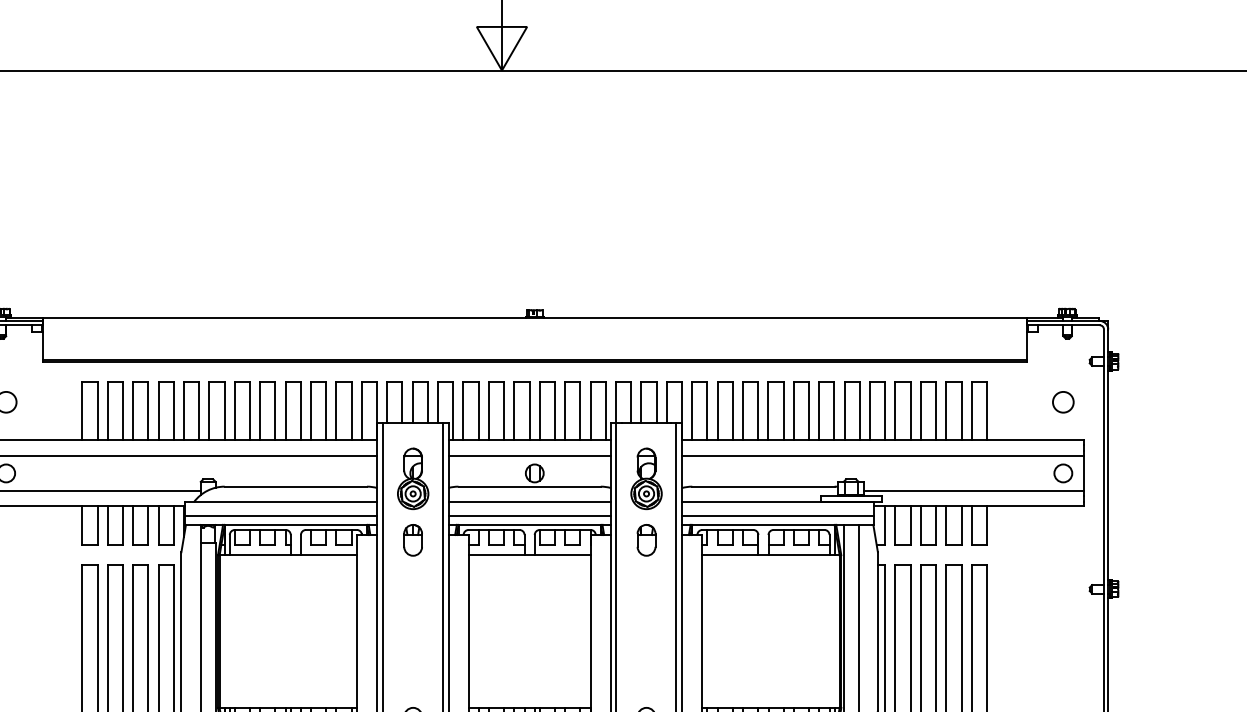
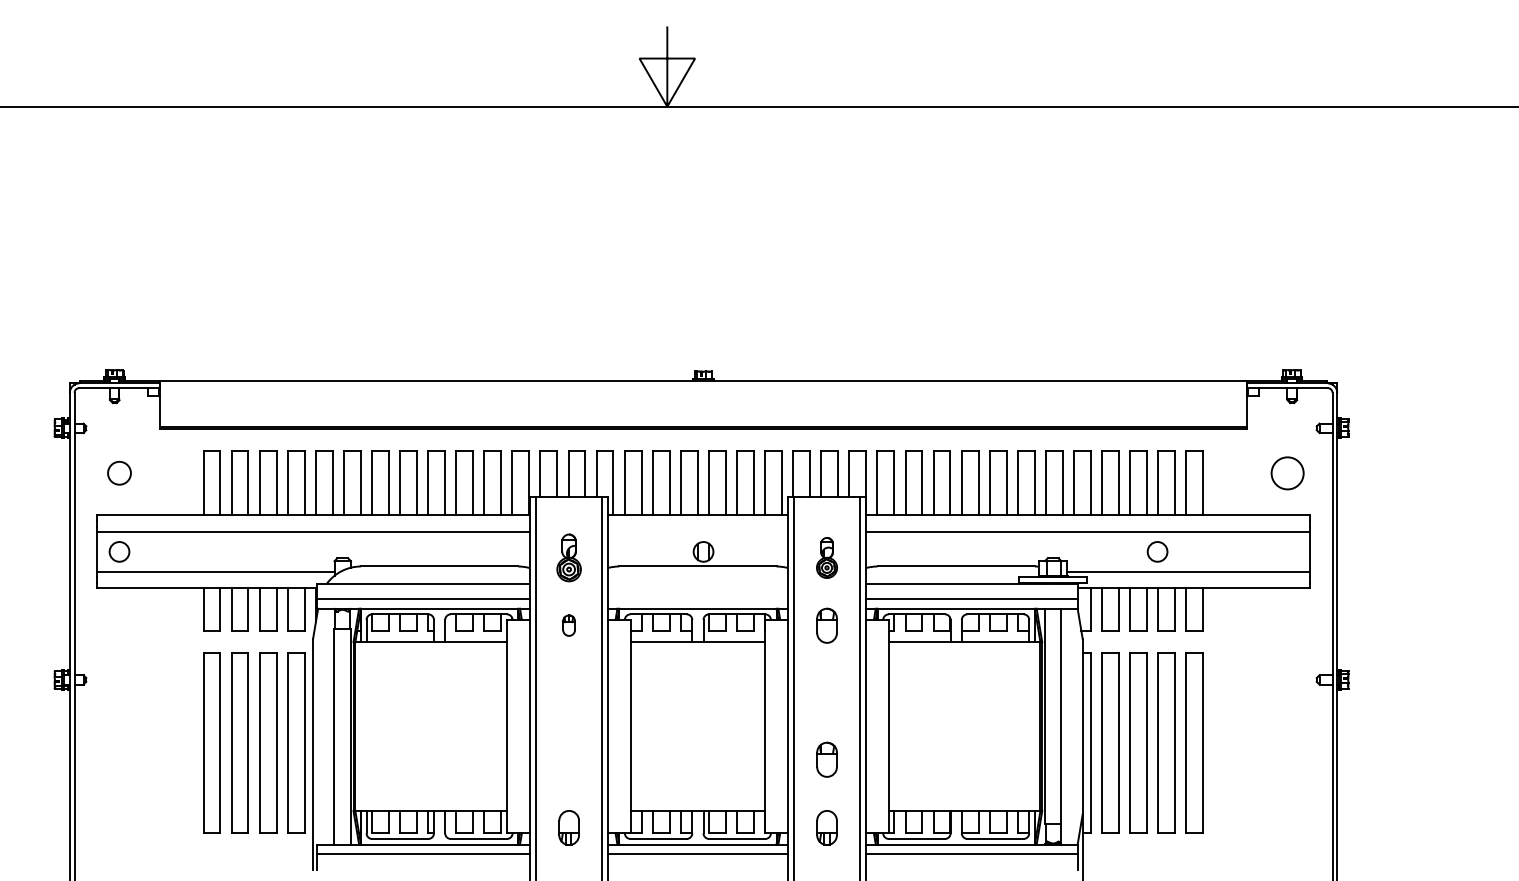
circle: (1063, 401) -> (1287, 472), size x1.4
line: (529, 455) -> (697, 532), removed
circle: (1063, 473) -> (1157, 551), moved
part: (412, 478) -> (568, 557), size x0.7
part: (646, 478) -> (826, 557), size x0.6
line: (529, 502) -> (697, 583), removed
line: (529, 516) -> (697, 599), removed
part: (412, 540) -> (568, 625), size x0.6
part: (646, 661) -> (826, 759), added

